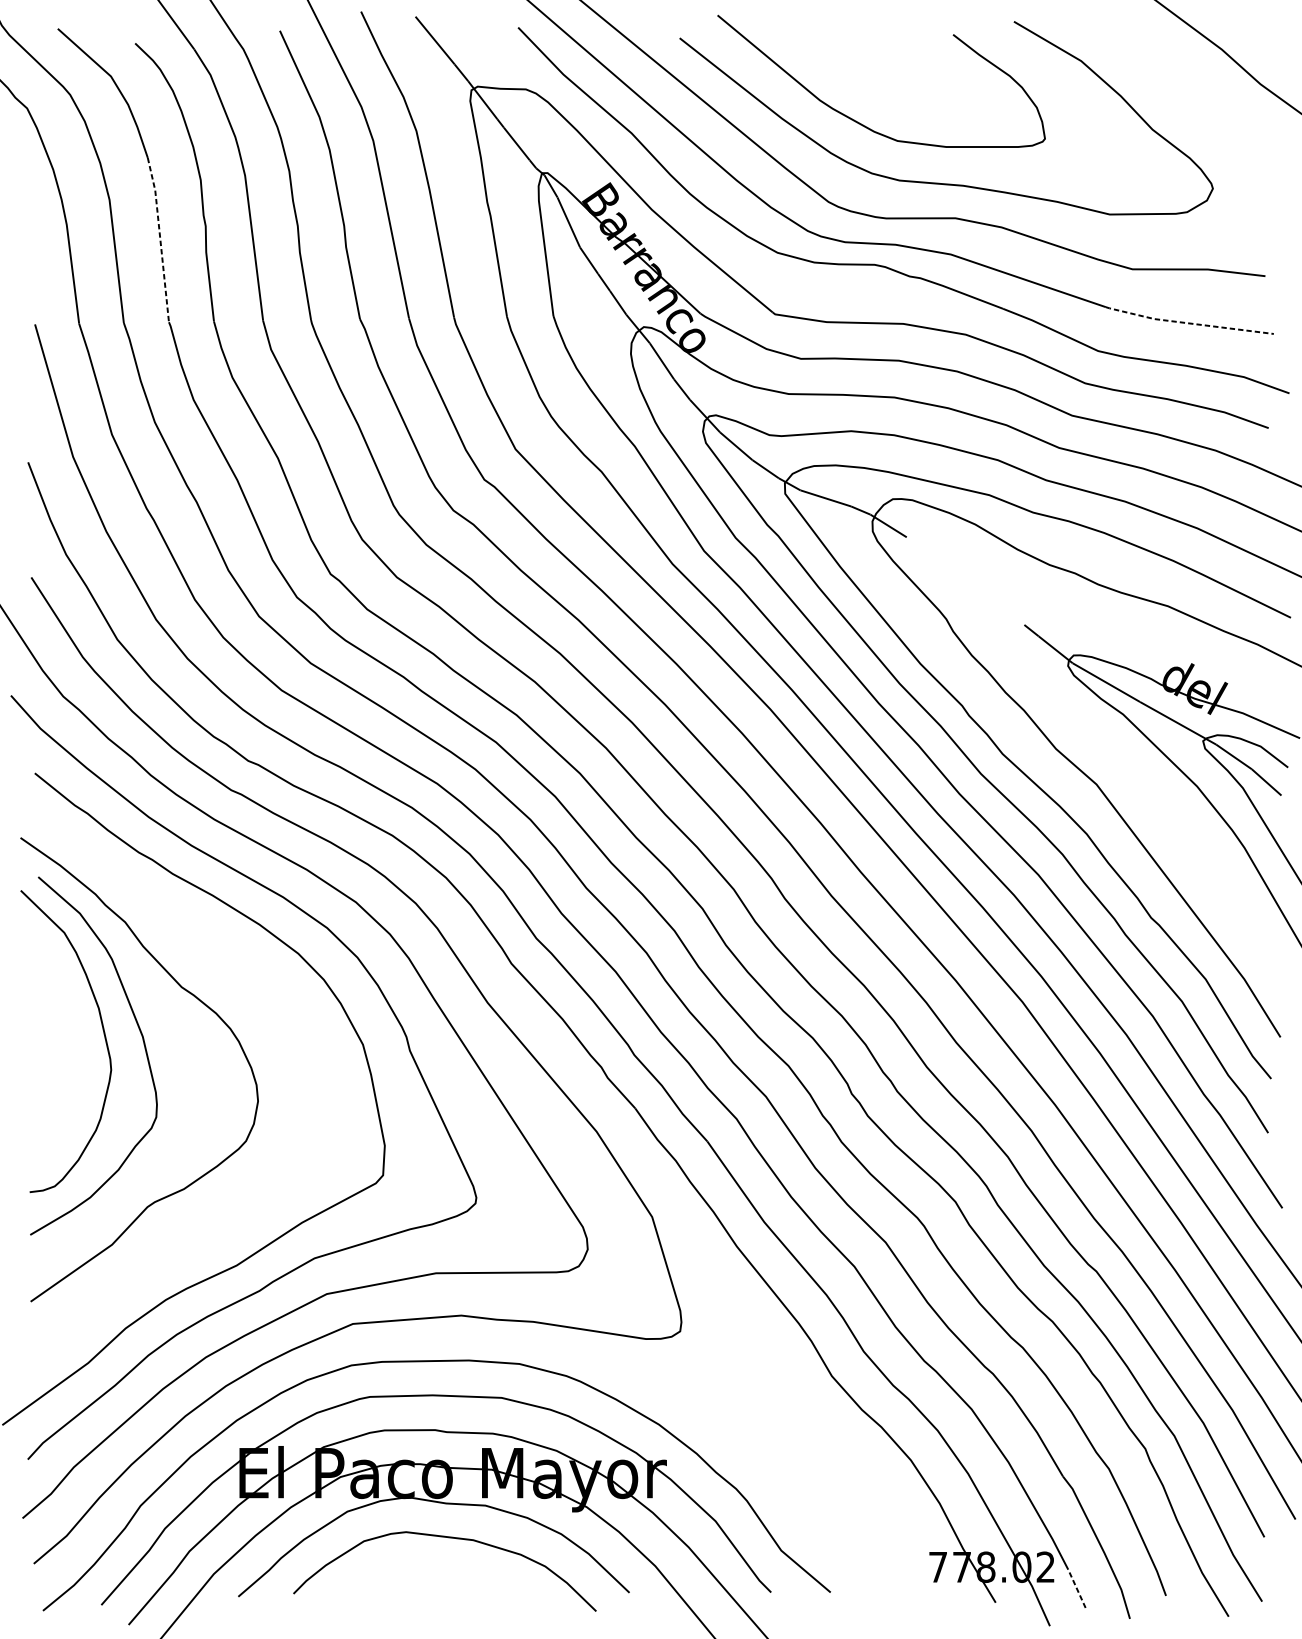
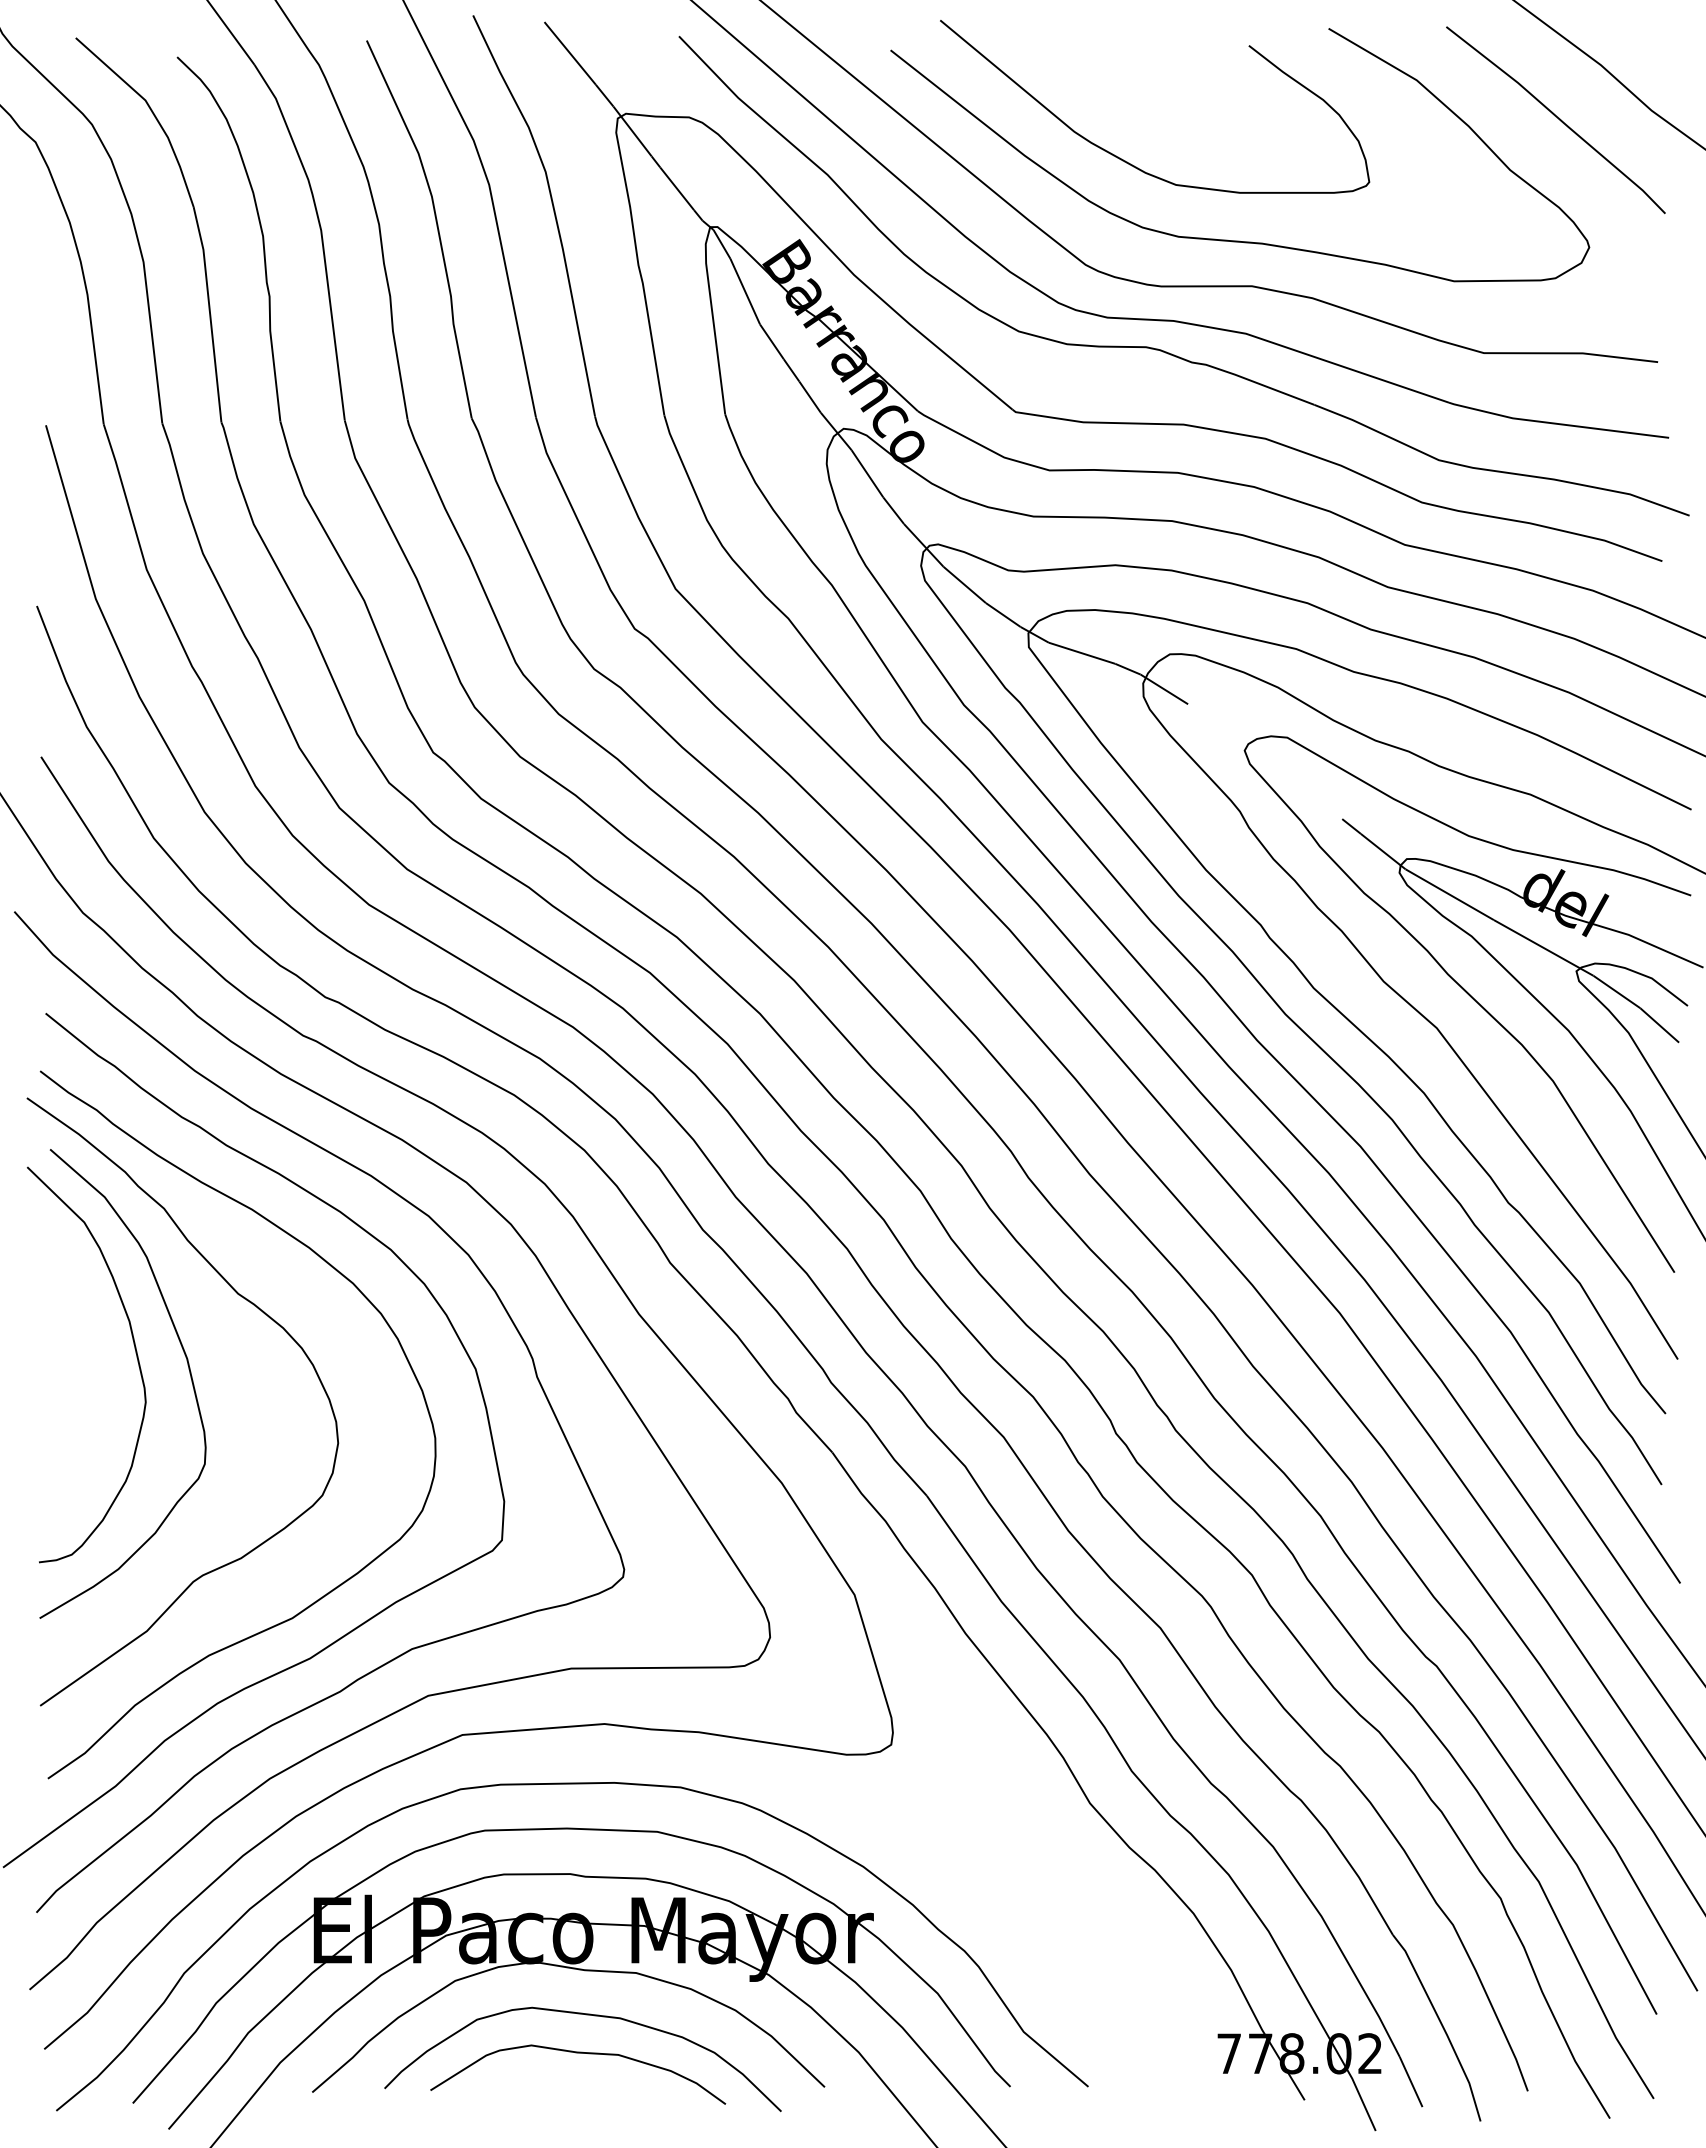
line: (1188, 90) -> (1557, 118), added
line: (160, 239) -> (210, 314), dashed -> solid
line: (1188, 323) -> (1557, 423), dashed -> solid
curve: (1123, 761) -> (1471, 998), added
curve: (285, 997) -> (373, 1307), added
curve: (441, 1567) -> (578, 2053), added
line: (1077, 1588) -> (1411, 2081), dashed -> solid

